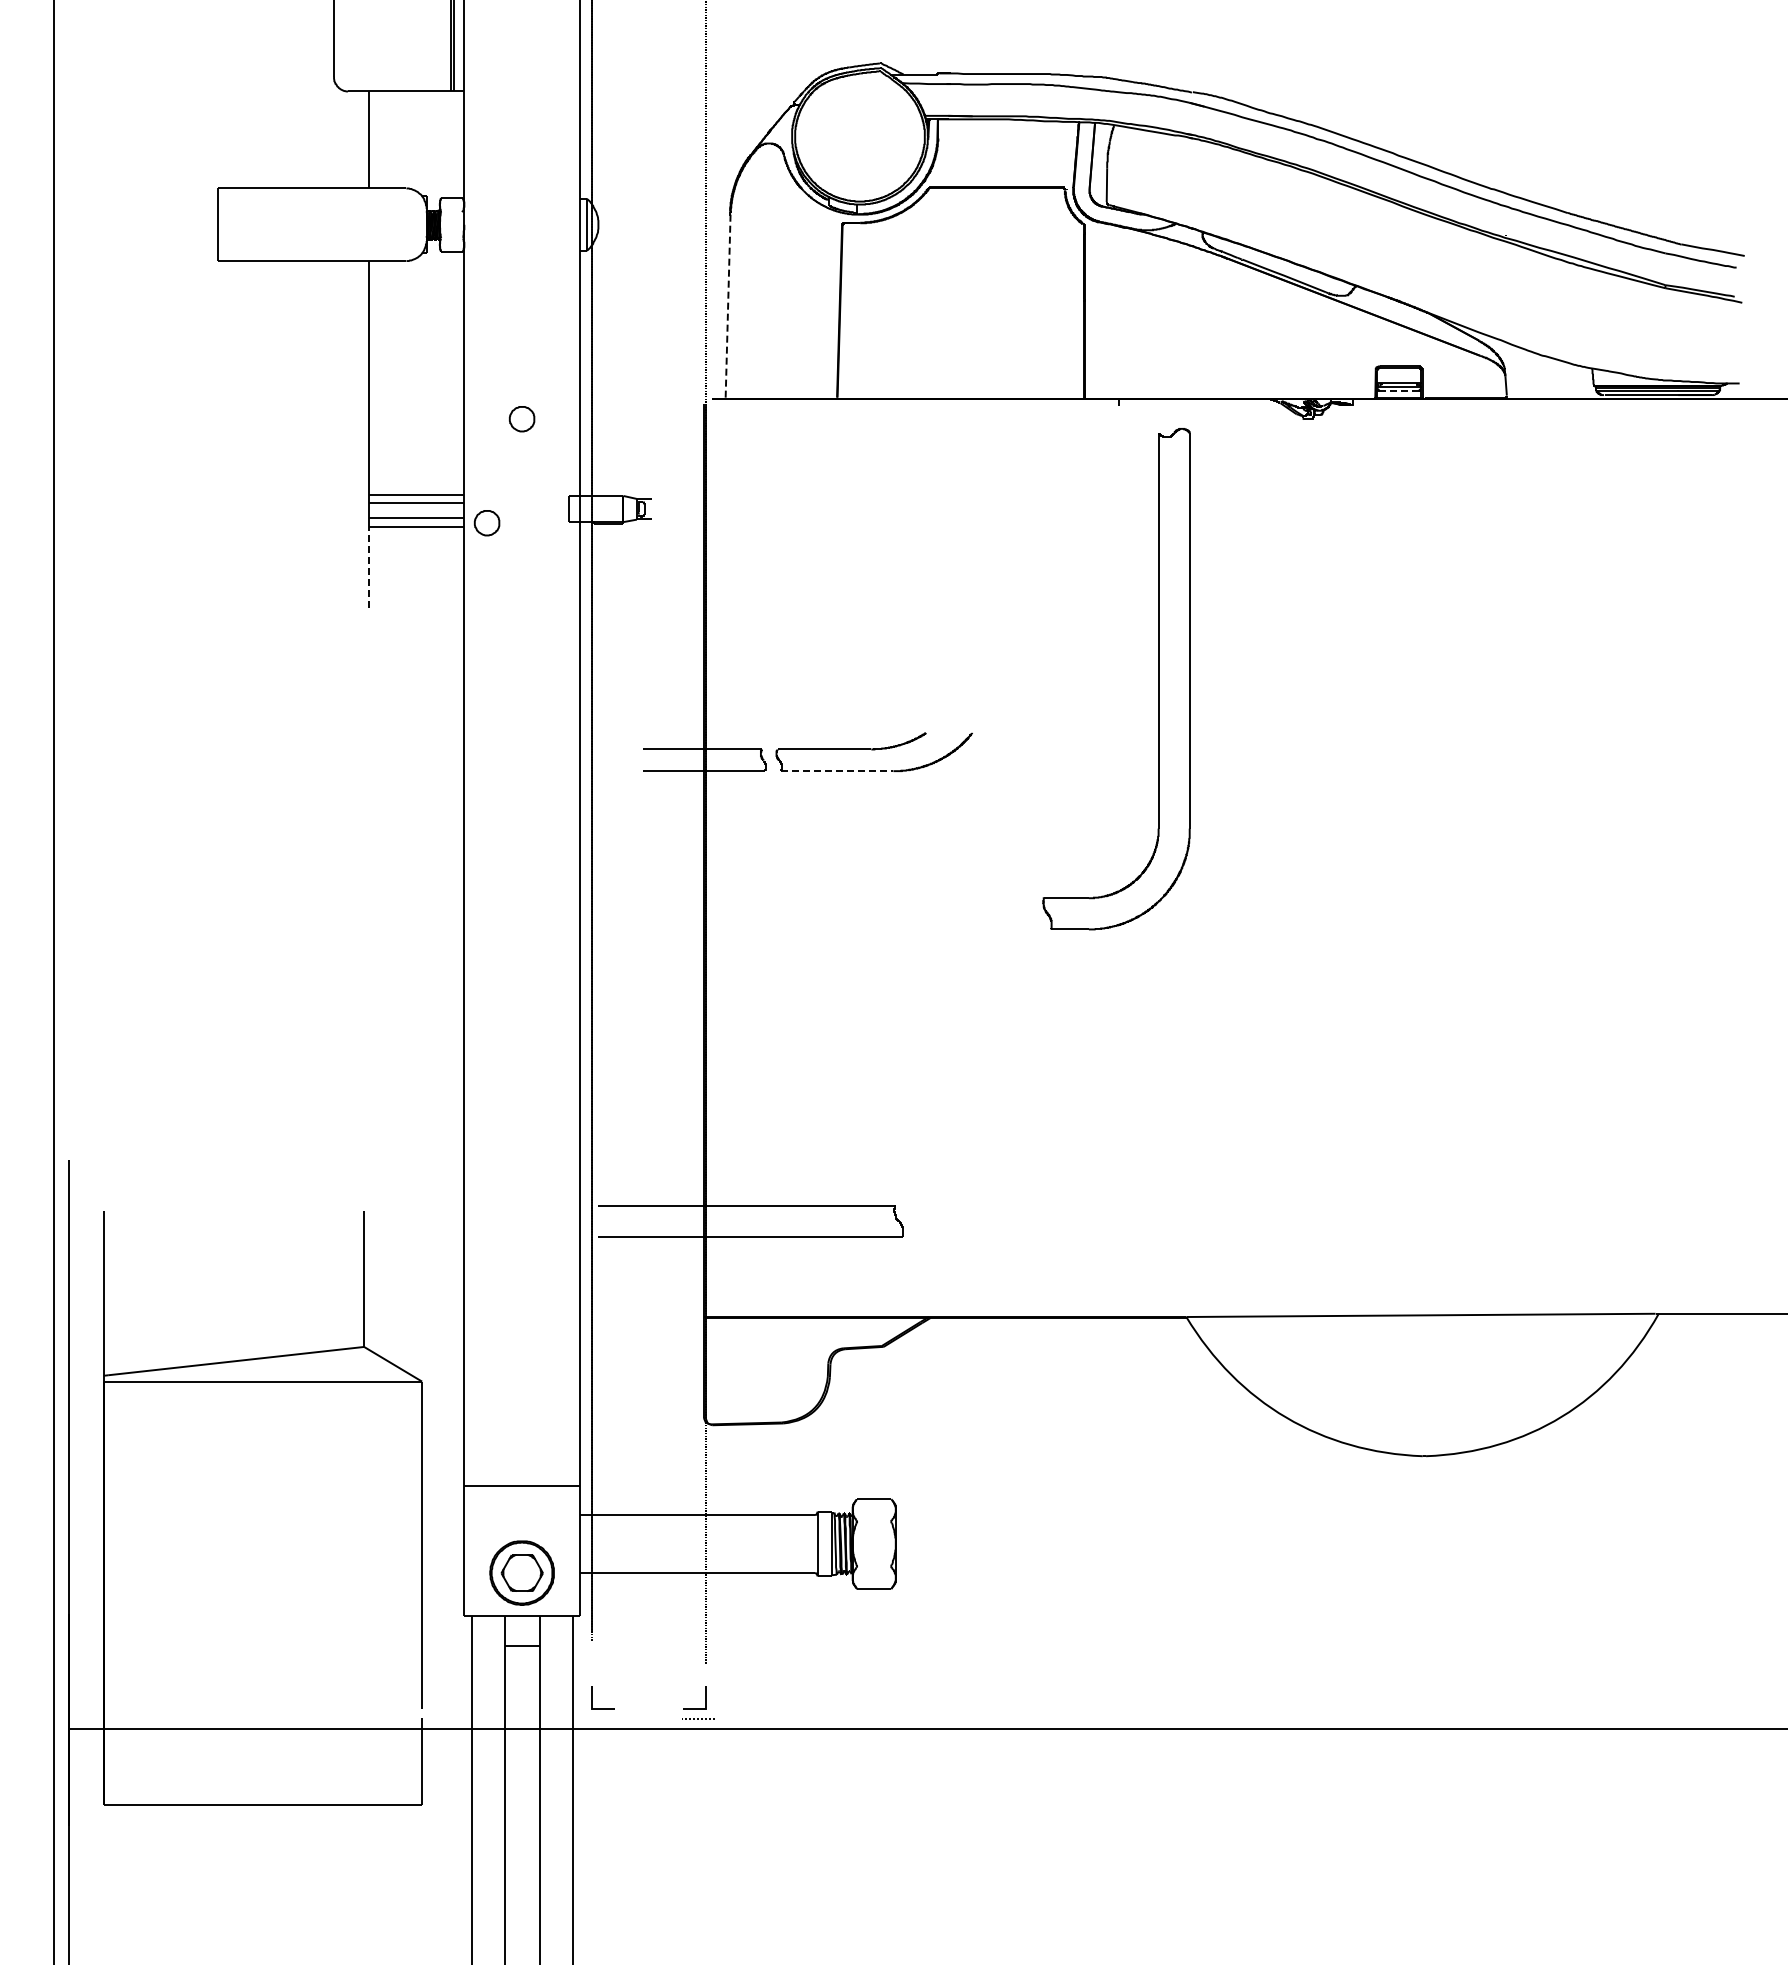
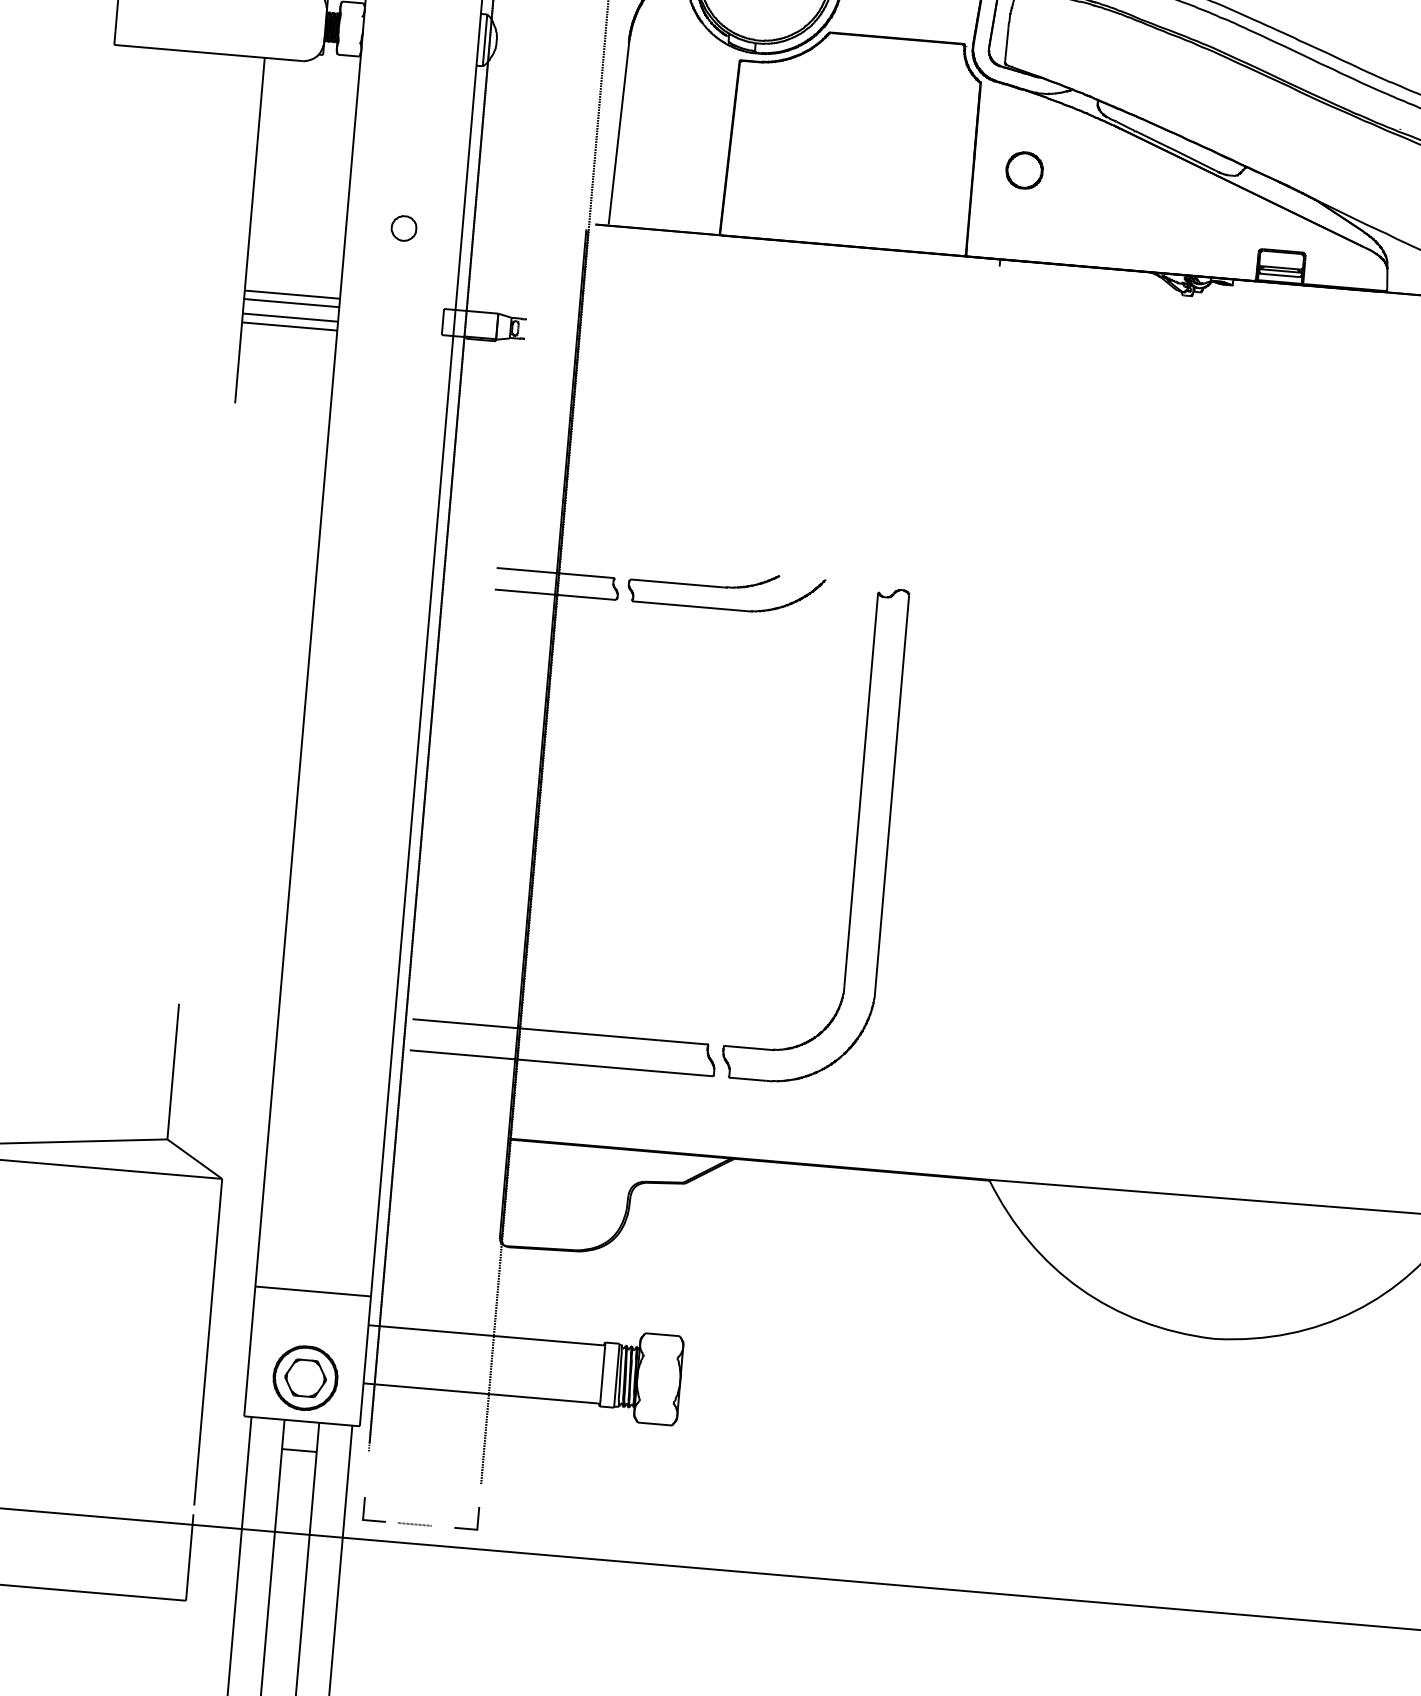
line: (728, 304) -> (619, 131), dashed -> solid
part: (1135, 308) -> (1024, 170), added
line: (1398, 391) -> (1279, 275), dashed -> solid
part: (486, 523) -> (359, 329), removed
line: (368, 567) -> (238, 363), dashed -> solid
part: (1158, 679) -> (857, 837), moved
line: (837, 771) -> (688, 606), dashed -> solid
line: (698, 1718) -> (413, 1523), moved

